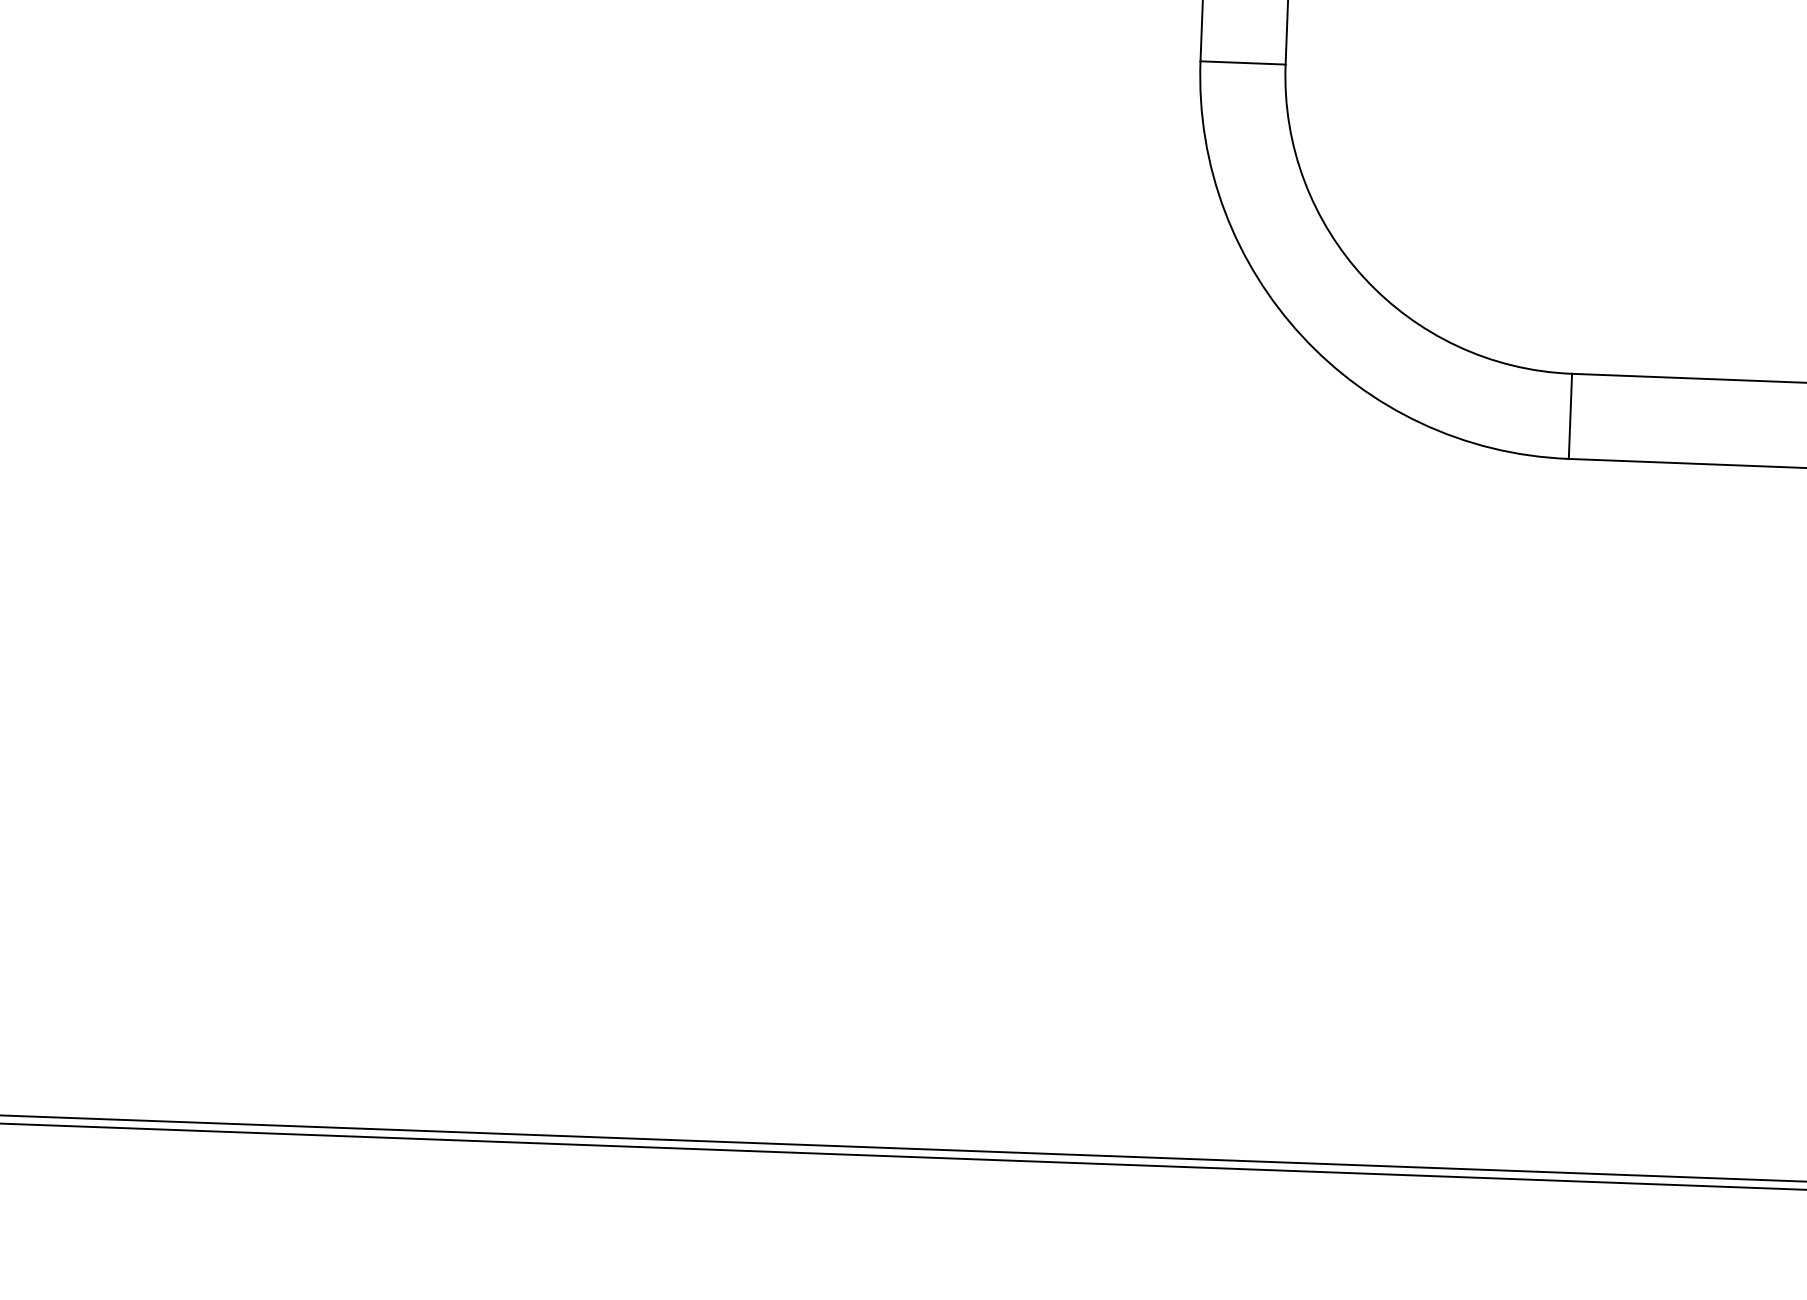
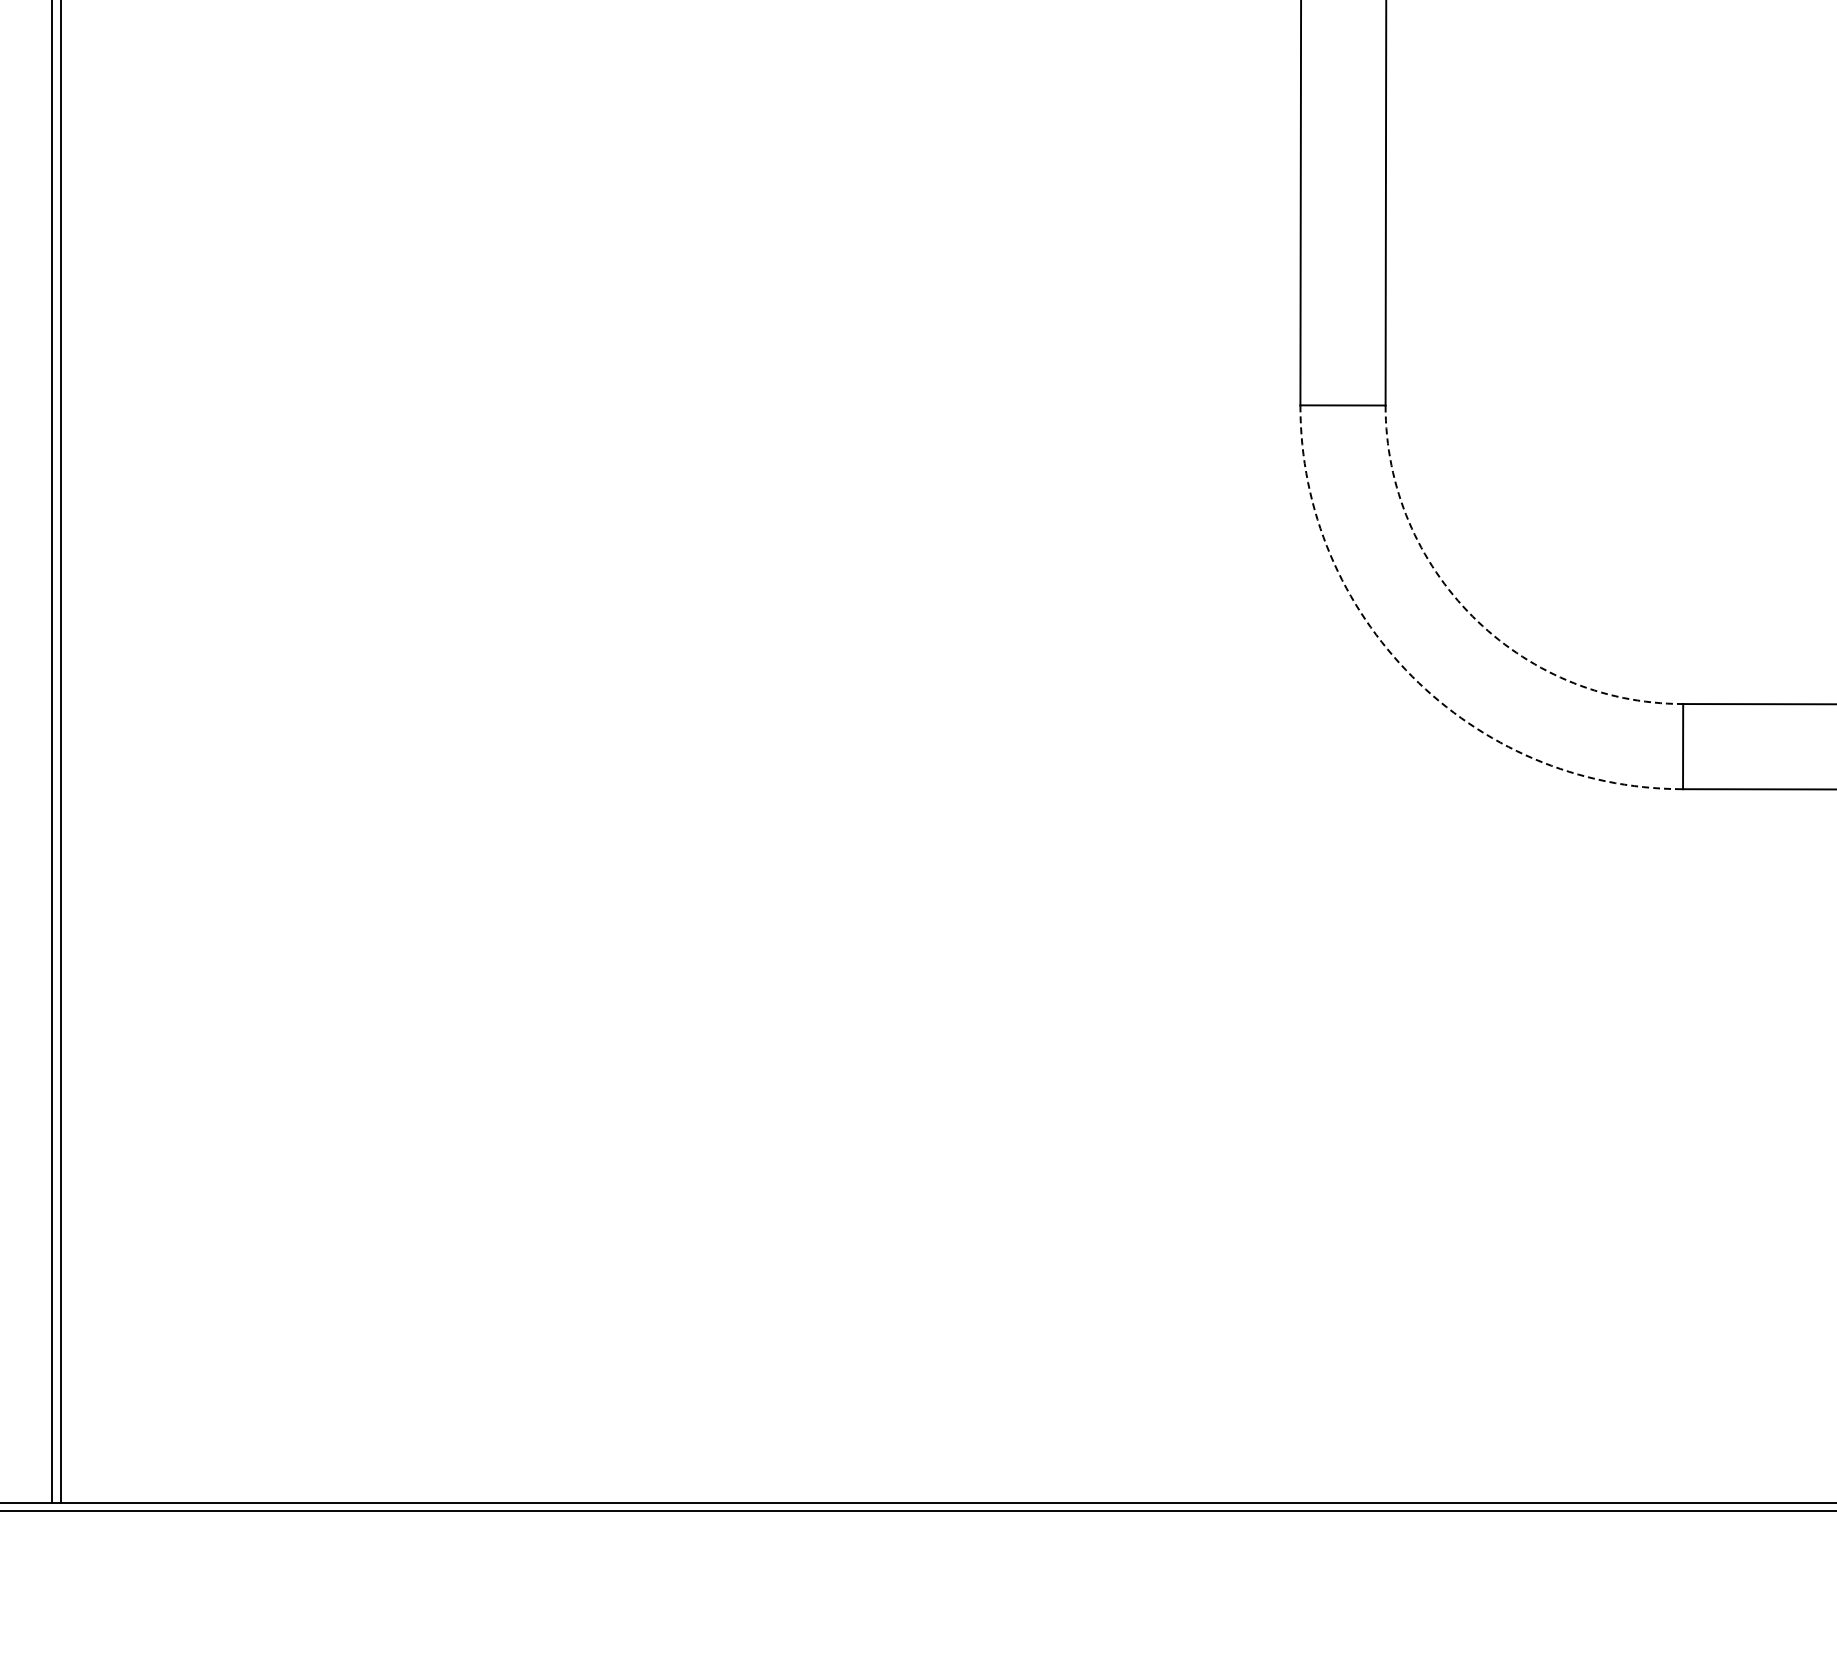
arc: (1364, 278) -> (1472, 616), solid -> dashed
arc: (1302, 336) -> (1412, 676), solid -> dashed

